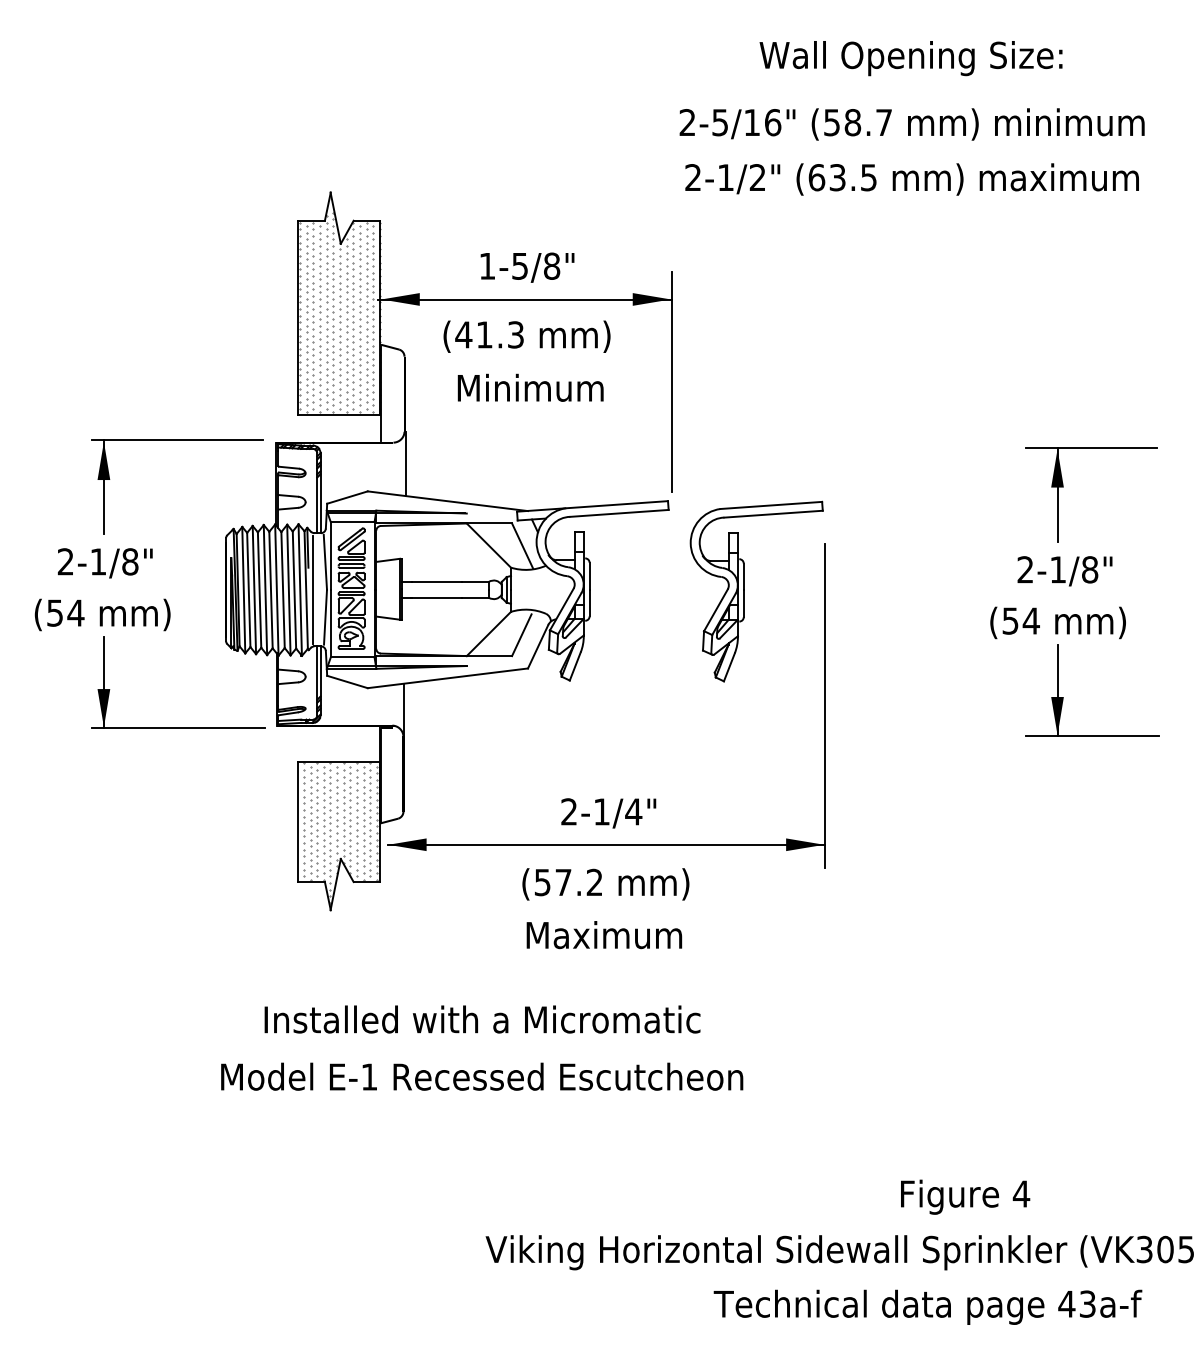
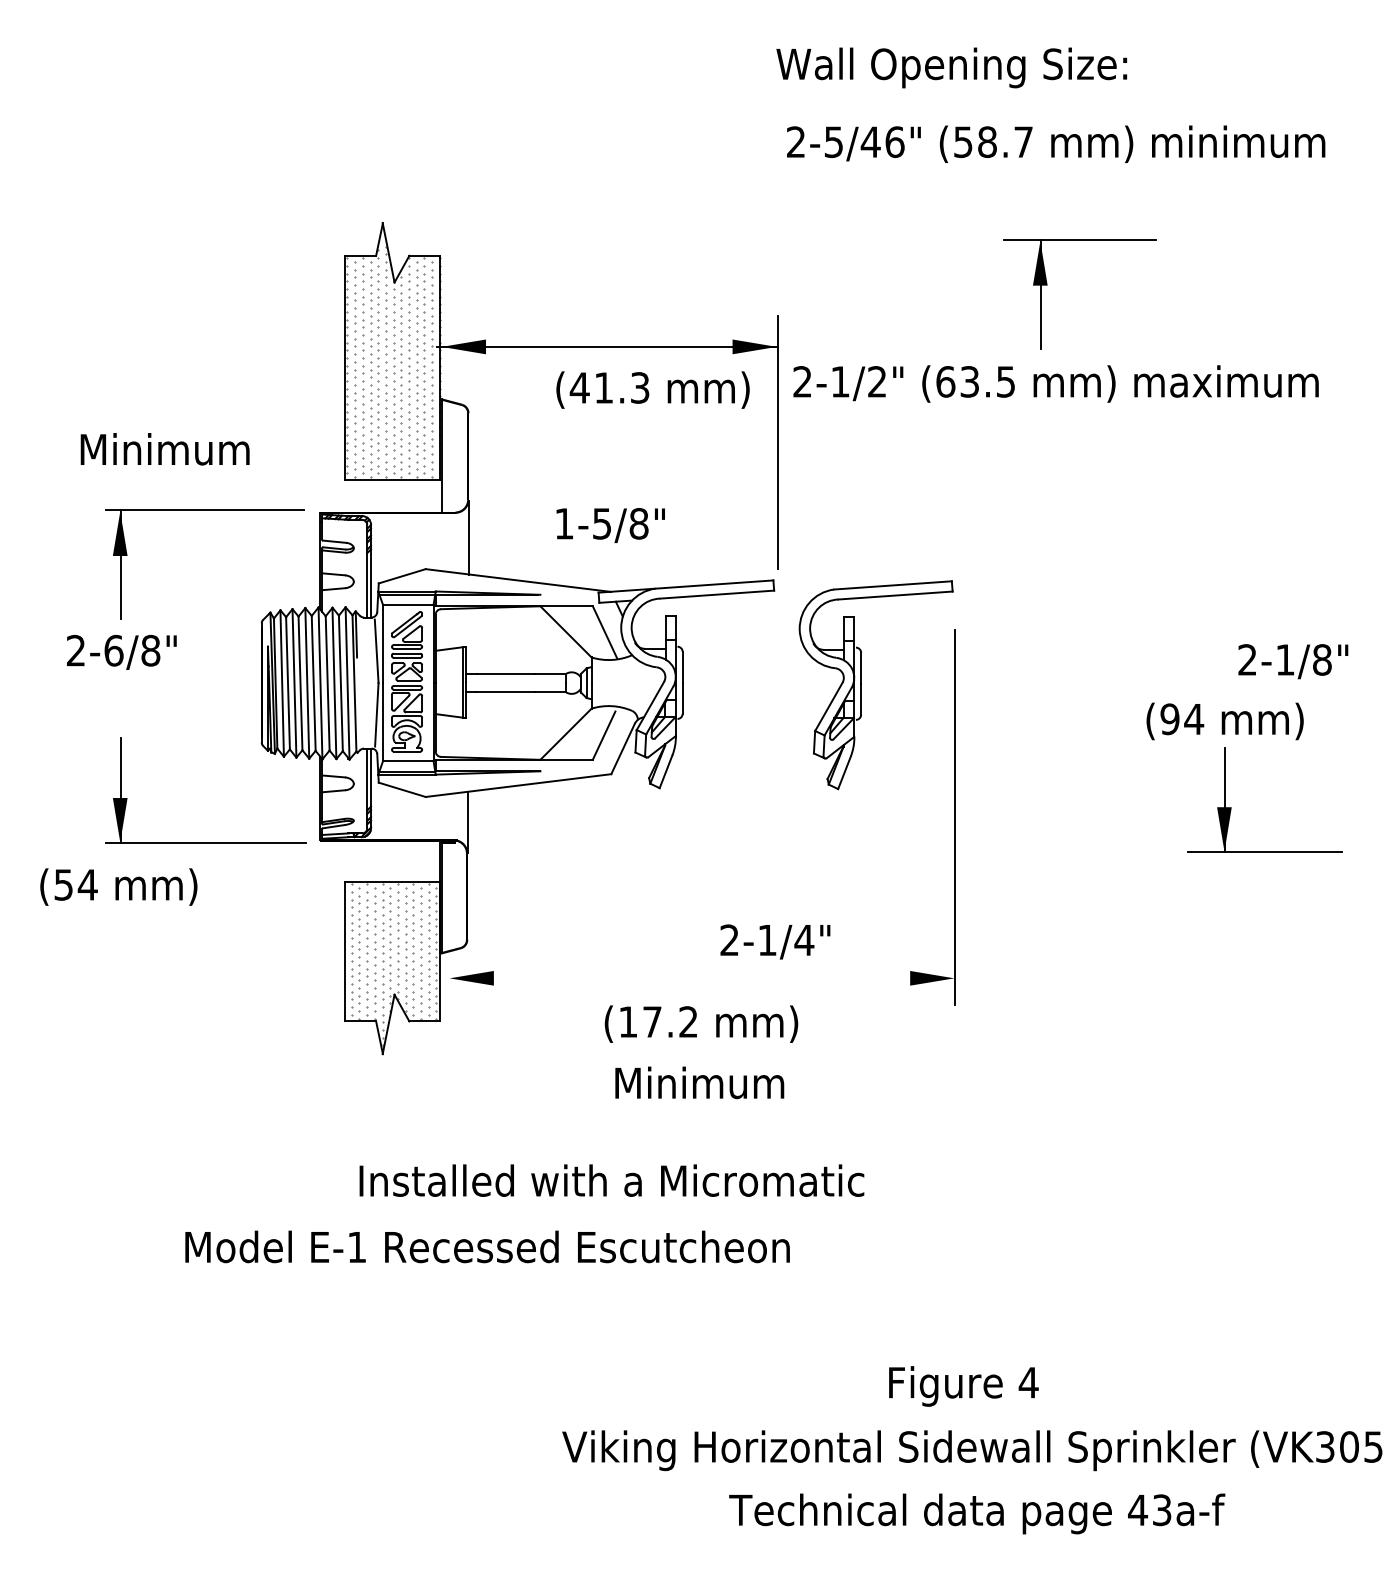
text: (910, 58) -> (951, 67), moved
text: (751, 122) -> (870, 141), 2-5/16" -> 2-5/46"
text: (911, 179) -> (1055, 383), moved
text: (527, 267) -> (610, 525), moved
text: (526, 336) -> (652, 389), moved
text: (530, 387) -> (164, 448), moved
part: (1063, 487) -> (1047, 285), moved
text: (98, 561) -> (113, 650), 2-1/8" -> 2-6/8"
text: (1064, 571) -> (1292, 661), moved
line: (312, 589) -> (361, 682), removed
text: (102, 614) -> (118, 886), moved
text: (1010, 620) -> (1169, 718), (54 -> (94
text: (608, 813) -> (775, 942), moved
line: (606, 845) -> (702, 979), removed
text: (542, 882) -> (628, 1022), (57.2 -> (17.2
text: (604, 935) -> (699, 1083), Maximum -> Minimum
text: (482, 1019) -> (611, 1180), moved
text: (482, 1076) -> (487, 1246), moved
text: (965, 1196) -> (963, 1385), moved
text: (927, 1306) -> (976, 1512), moved

